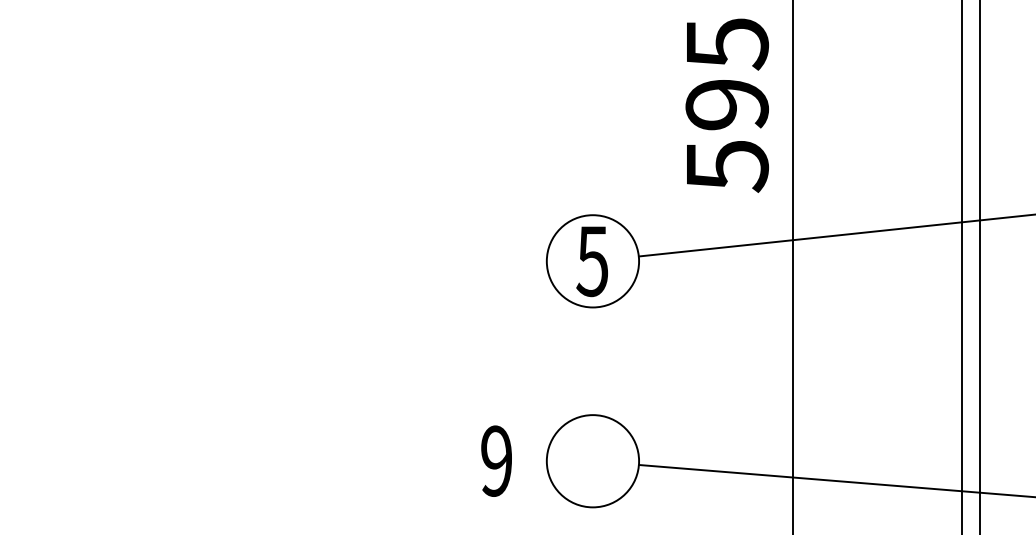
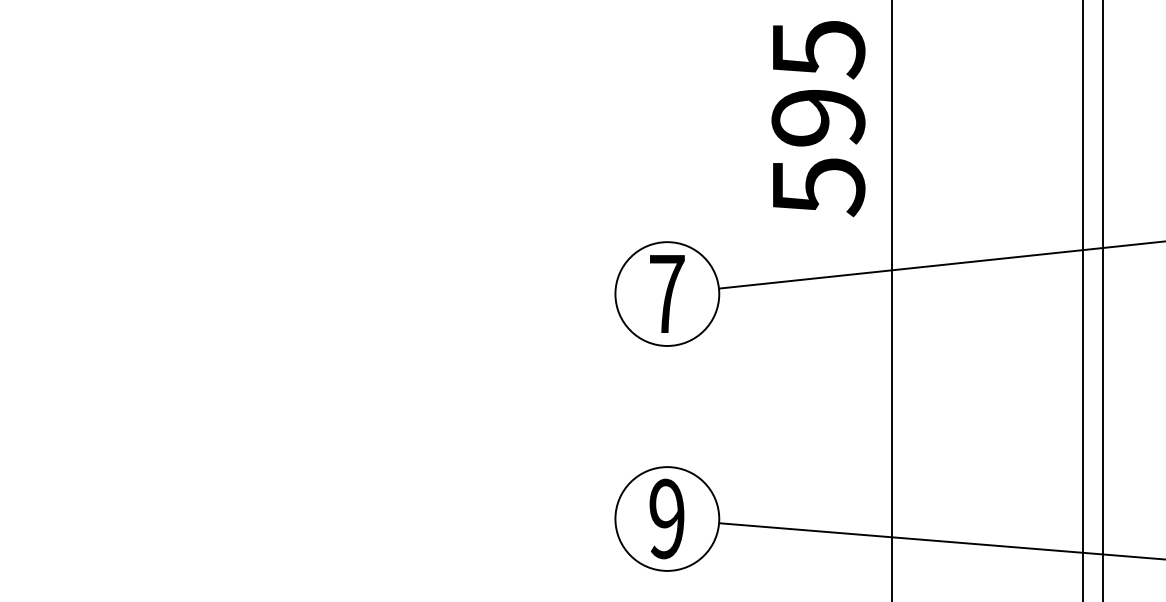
text: (592, 261) -> (666, 294), 5 -> 7
text: (496, 460) -> (666, 518), moved

